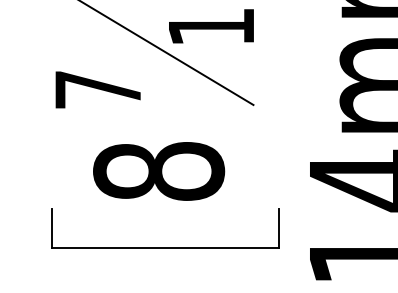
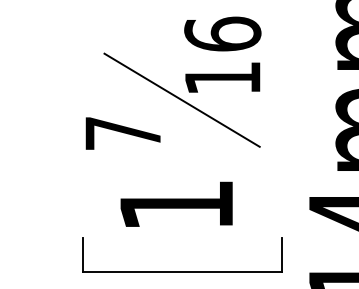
text: (158, 171) -> (176, 205), 8 -> 1

